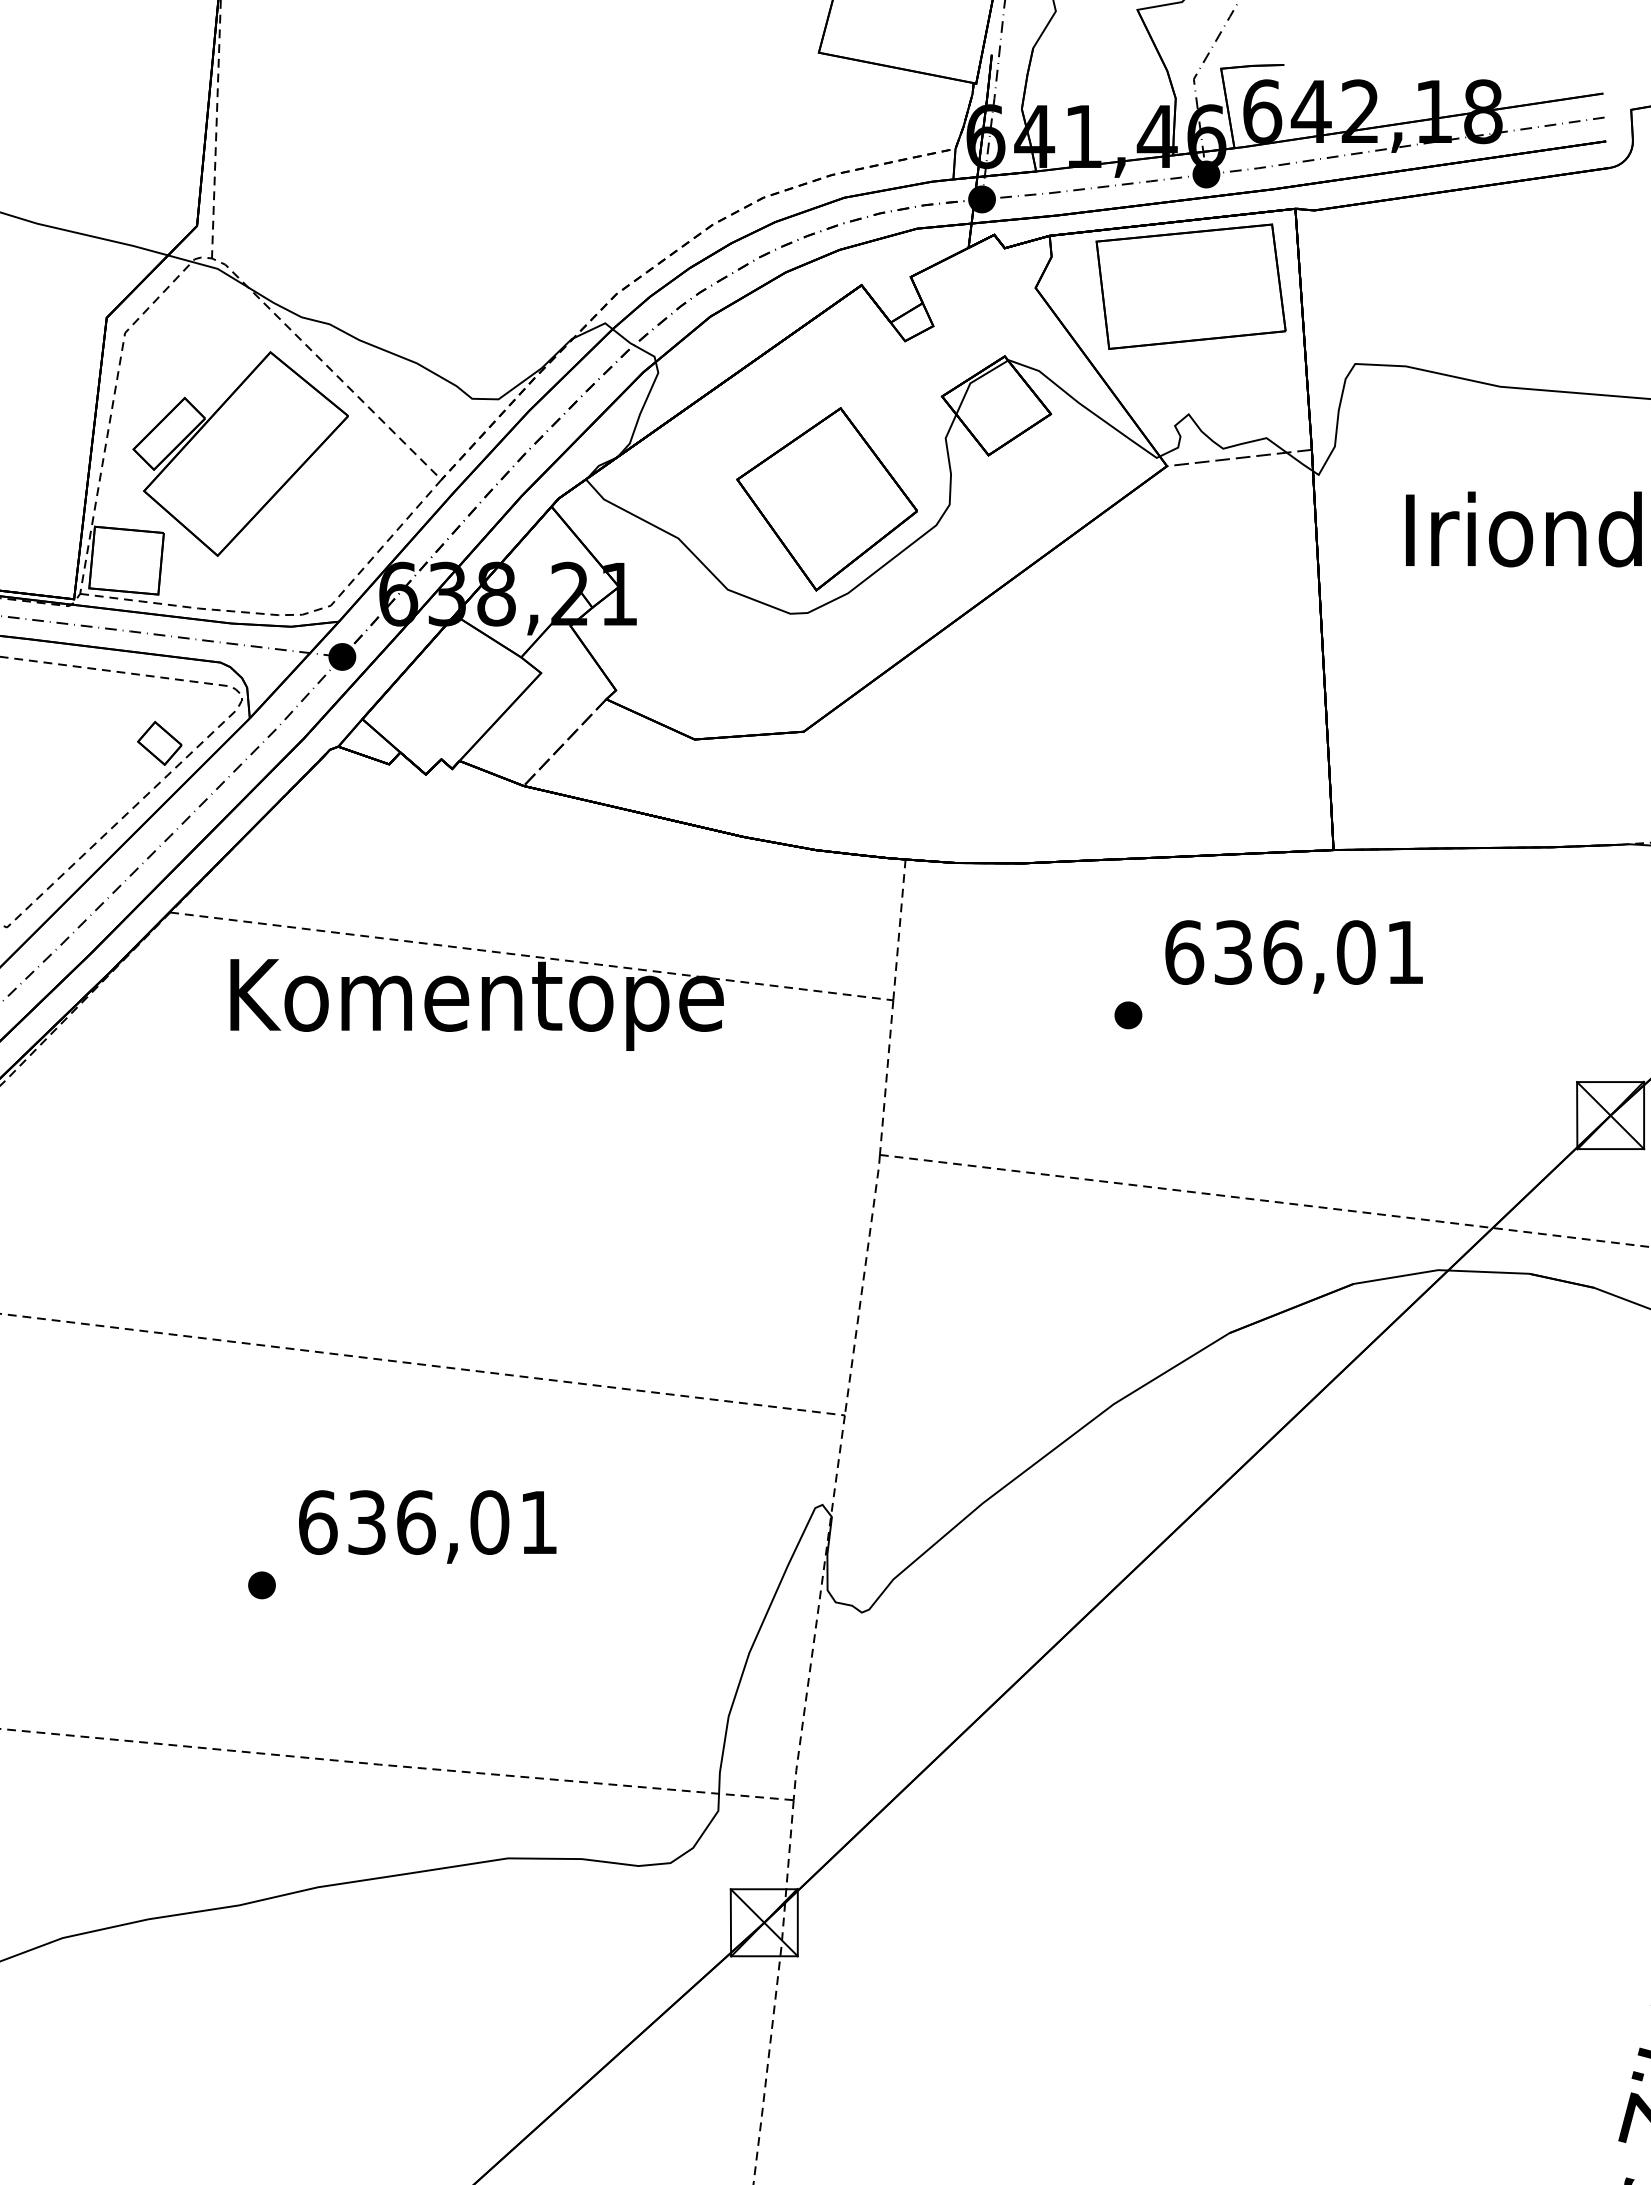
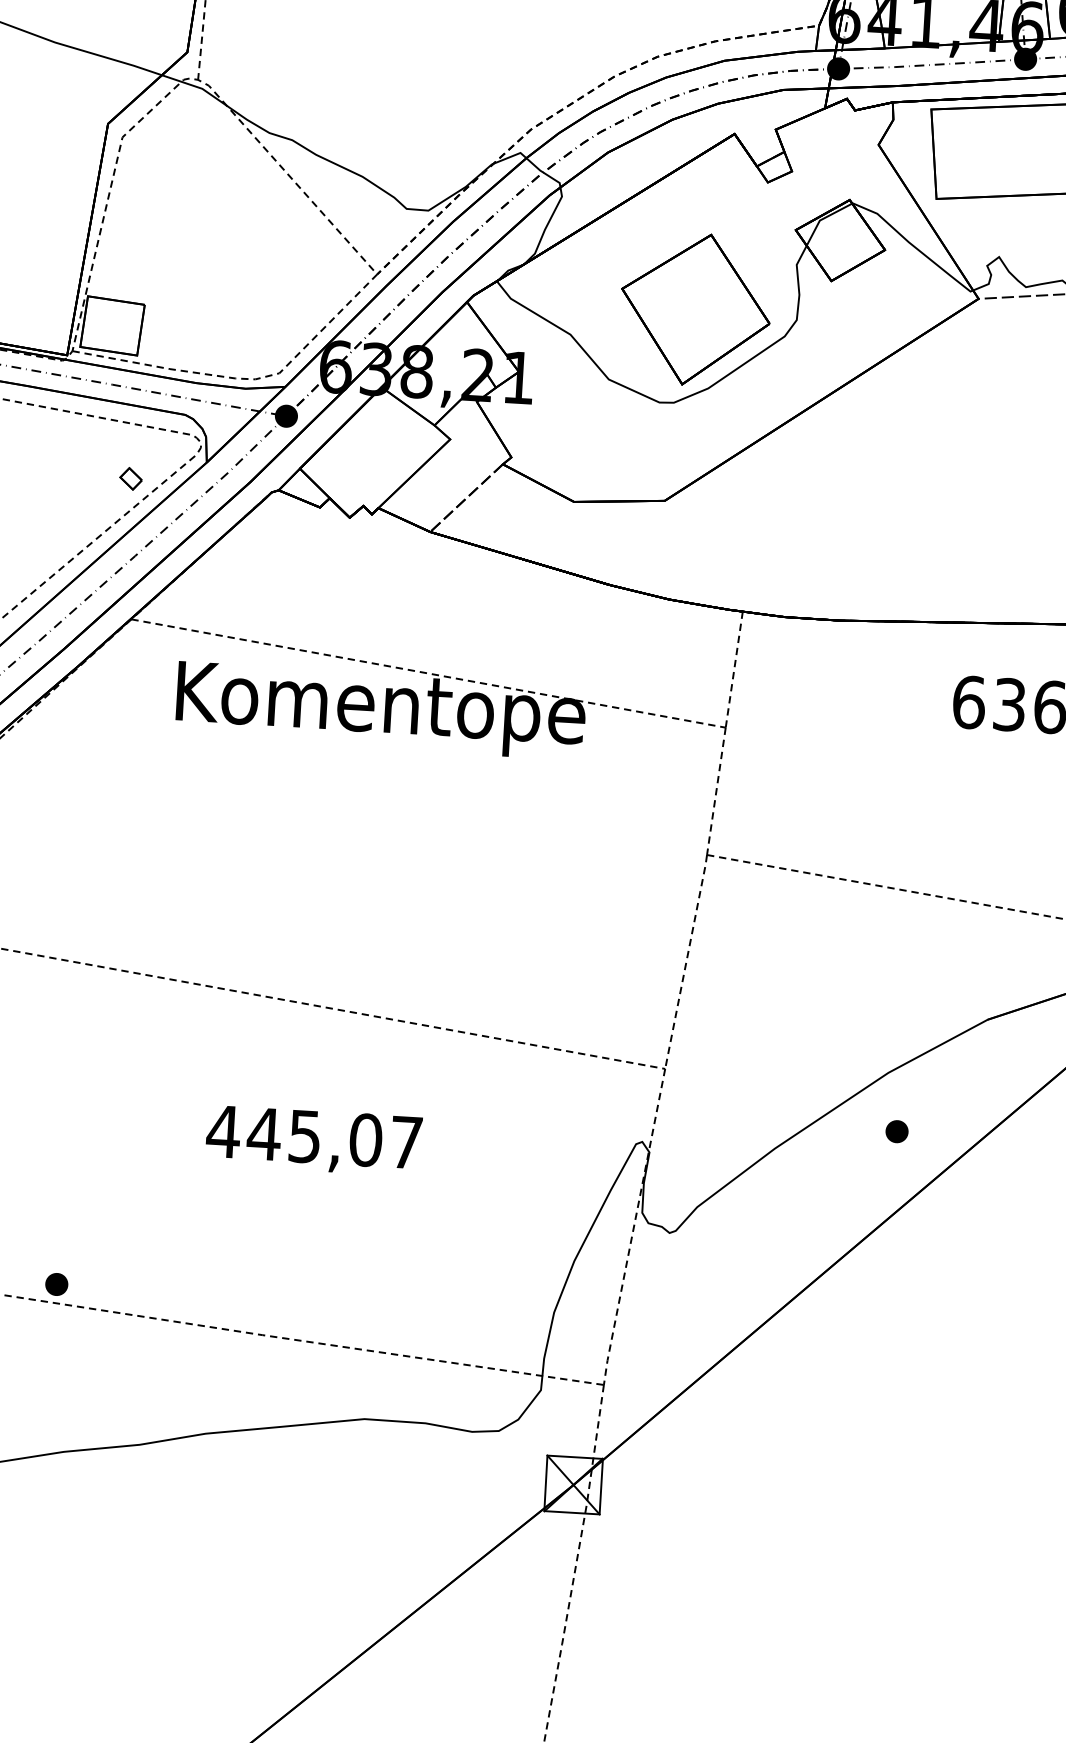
part: (240, 453) -> (212, 242), removed
part: (159, 743) -> (130, 478), size x0.6
part: (1128, 1015) -> (897, 1131), moved
text: (426, 1522) -> (313, 1137), 636,01 -> 445,07
part: (261, 1585) -> (56, 1284), moved

